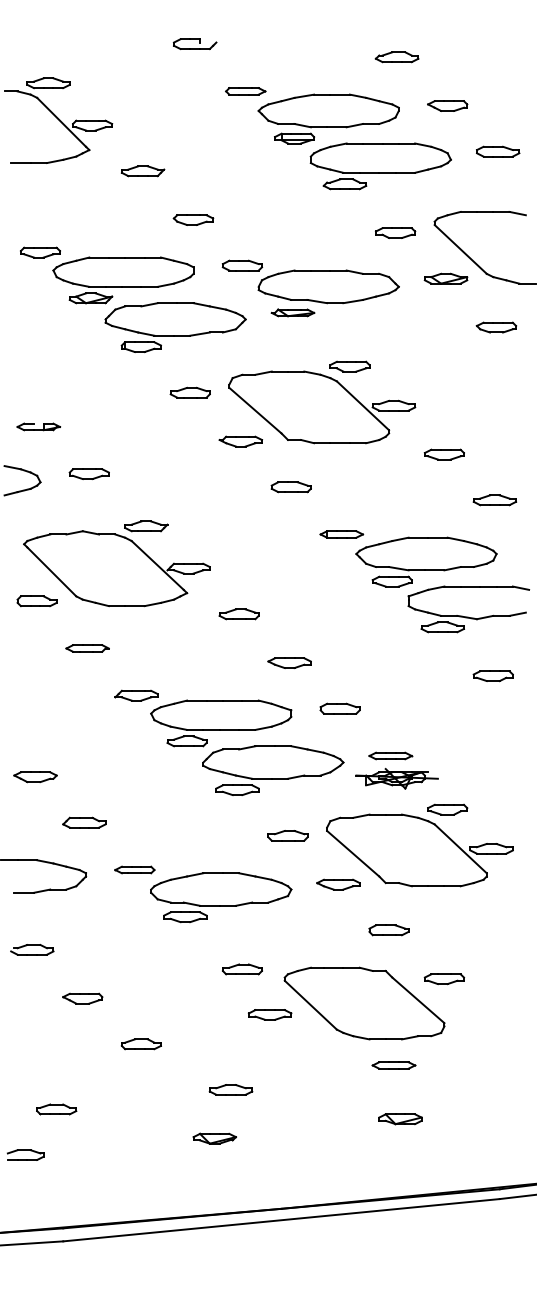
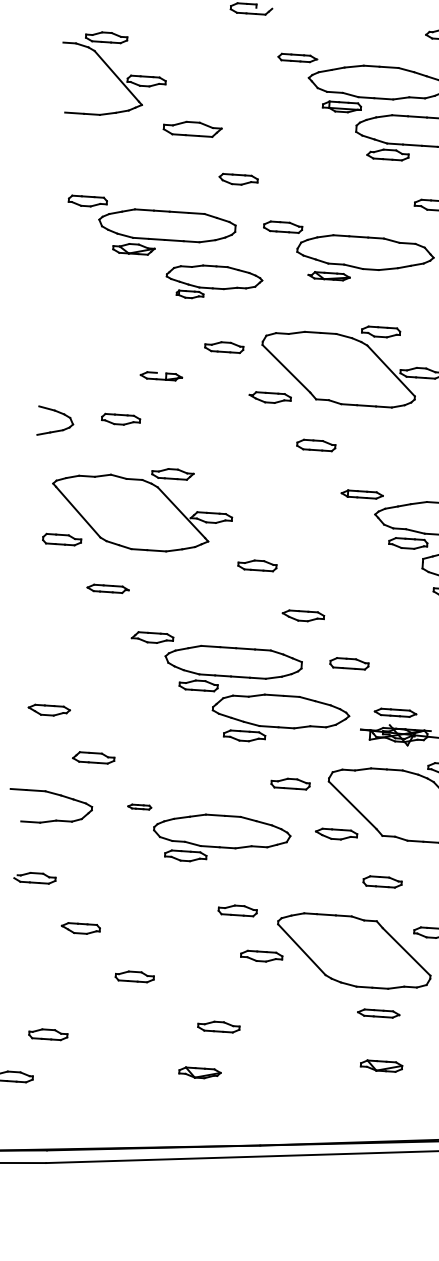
part: (142, 171) -> (192, 129), size x1.4
part: (175, 327) -> (214, 282), size x0.7
part: (38, 426) -> (161, 375), moved
part: (134, 869) -> (139, 806), size x0.6

